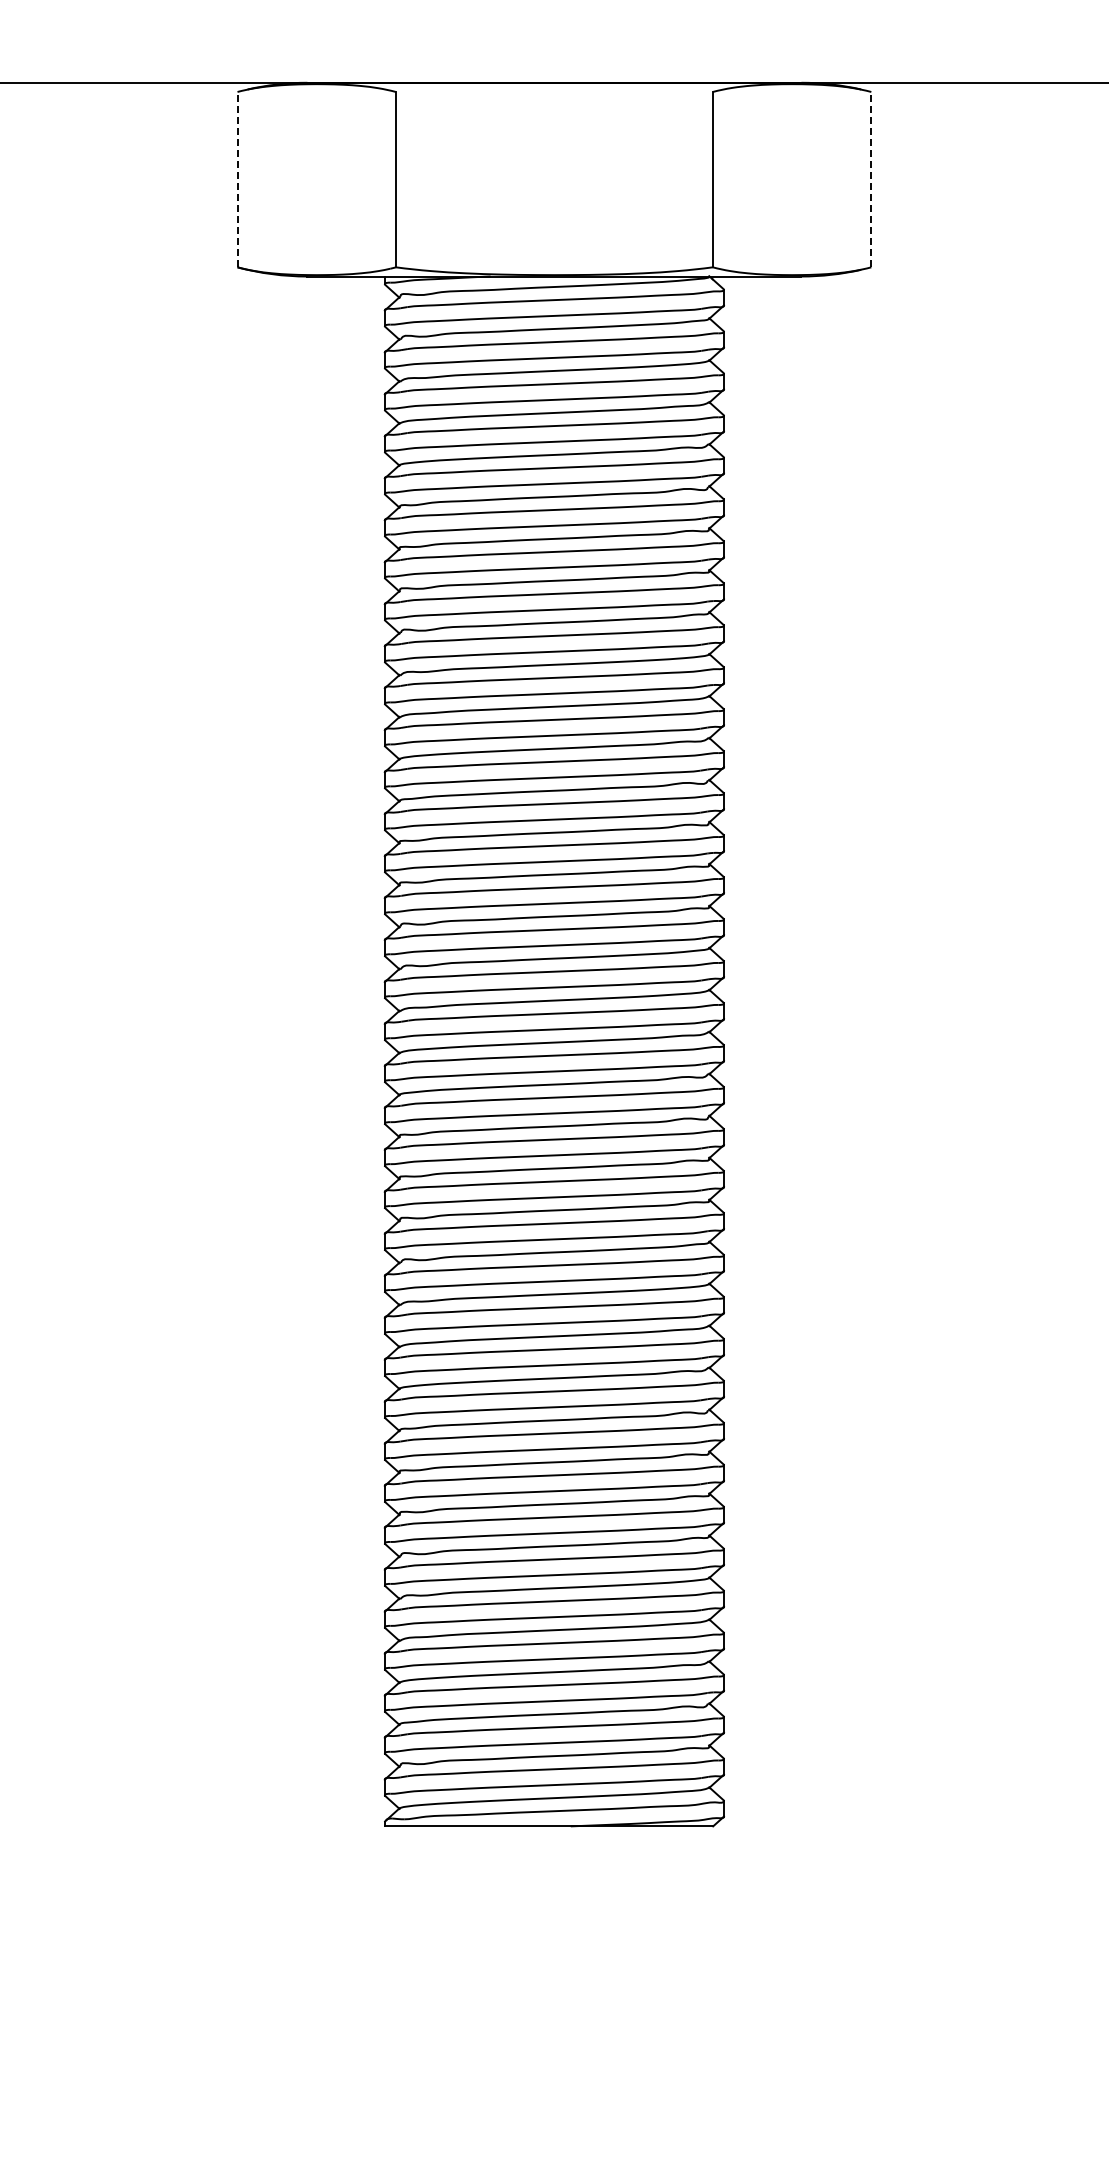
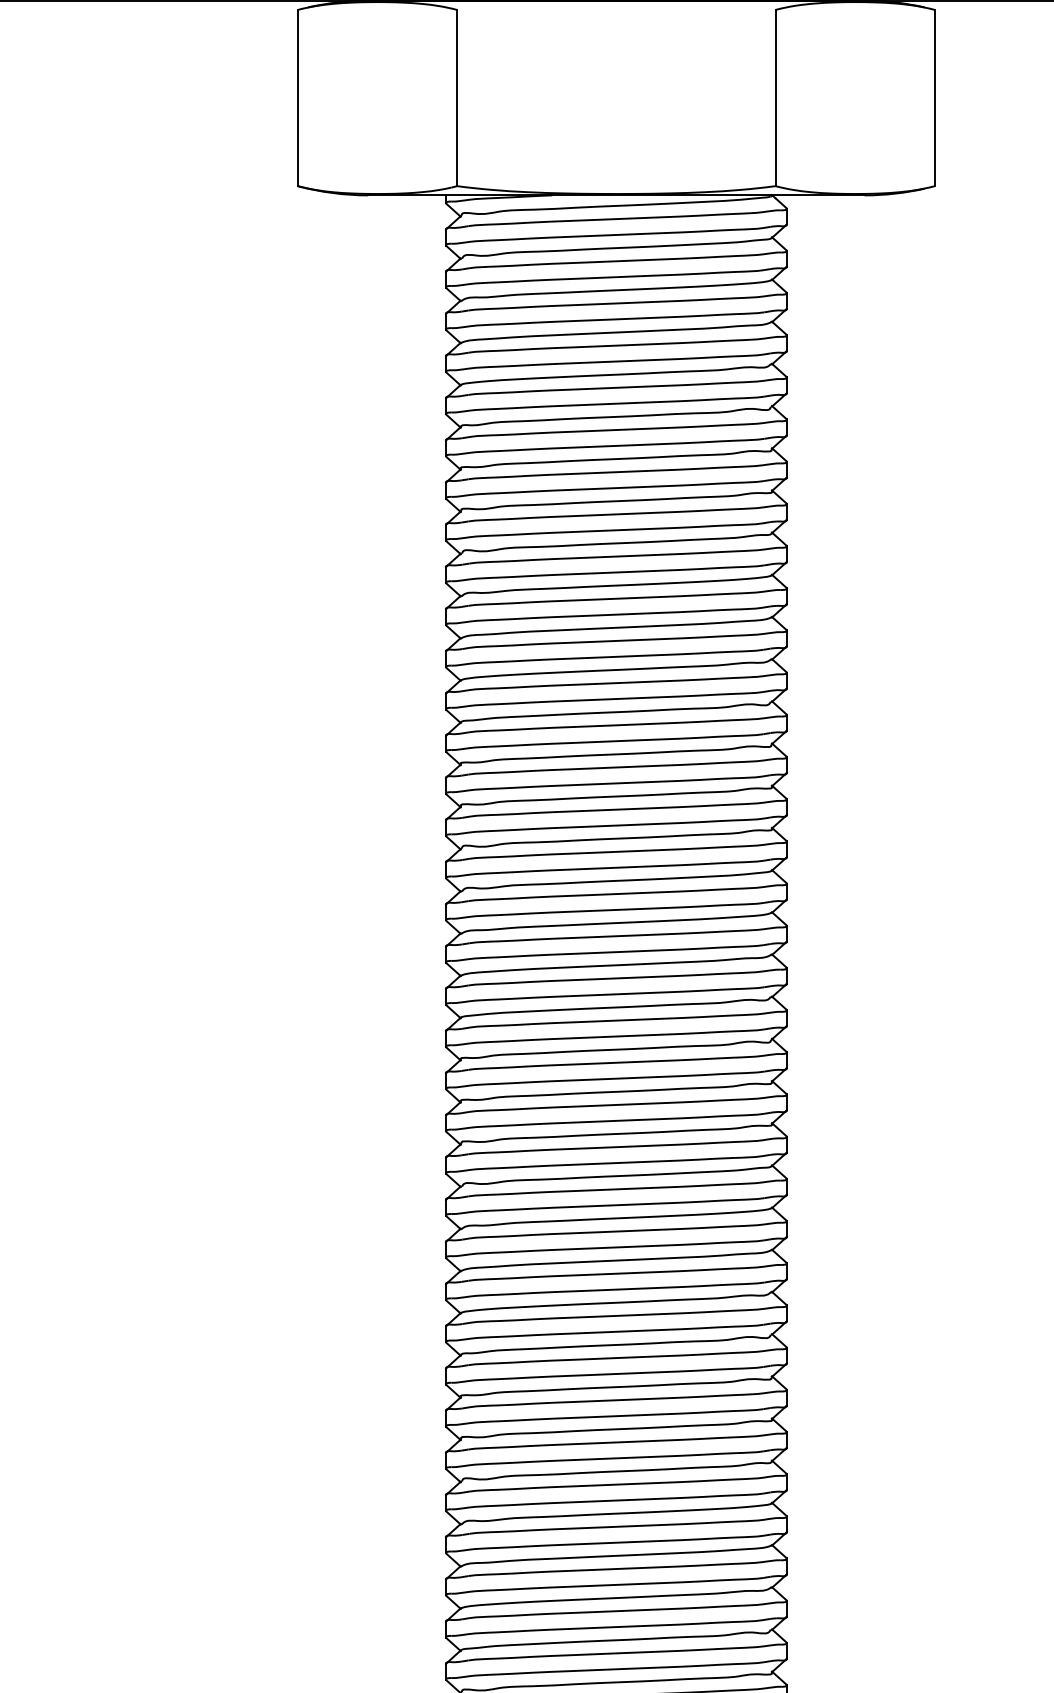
line: (237, 179) -> (297, 97), dashed -> solid
line: (871, 179) -> (935, 97), dashed -> solid

